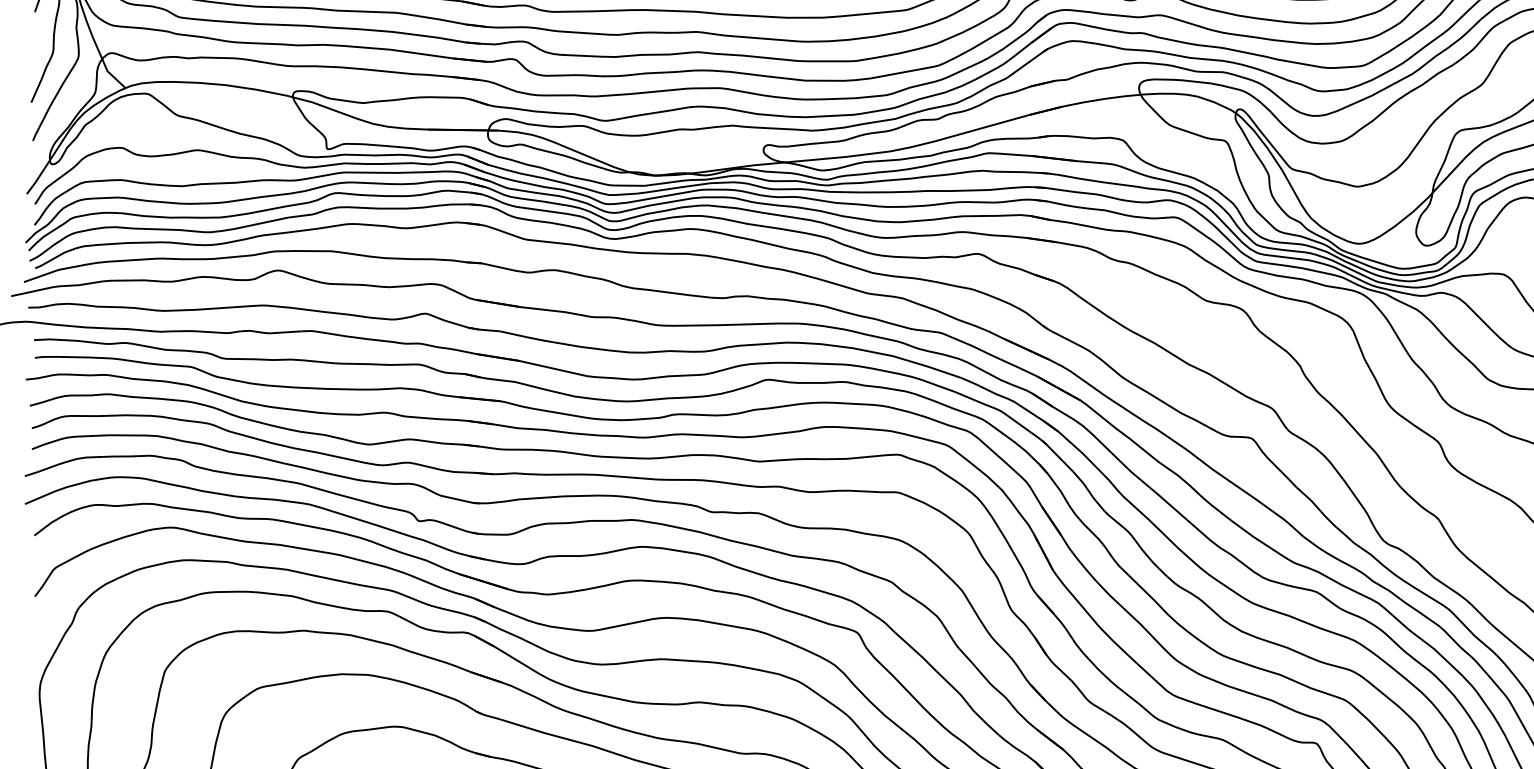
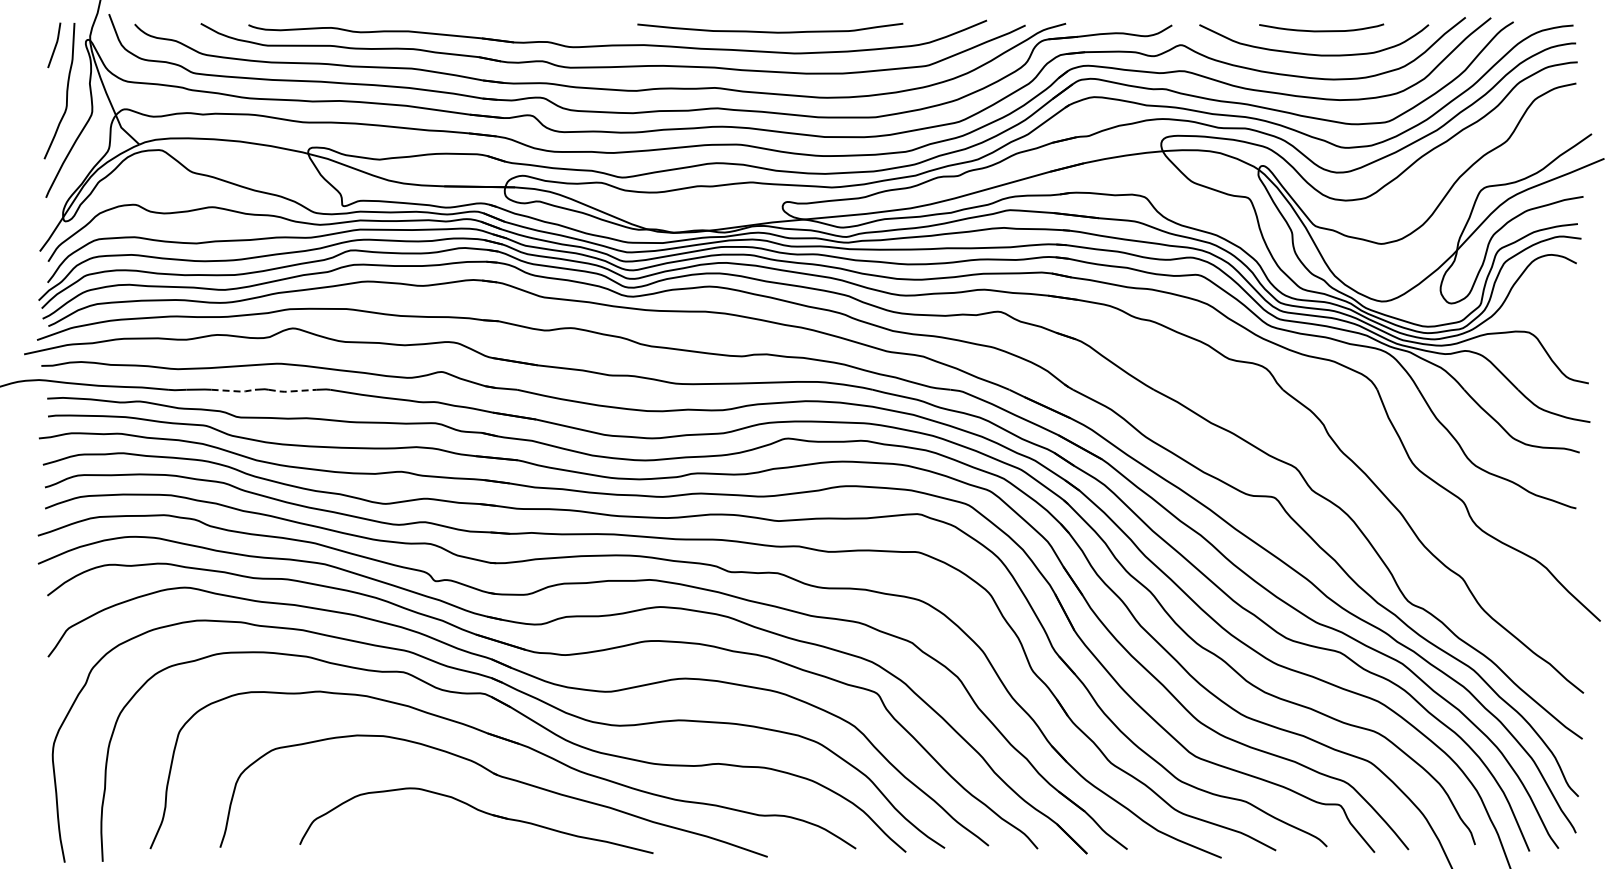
line: (219, 333) -> (234, 391), solid -> dashed
line: (276, 333) -> (291, 391), solid -> dashed

